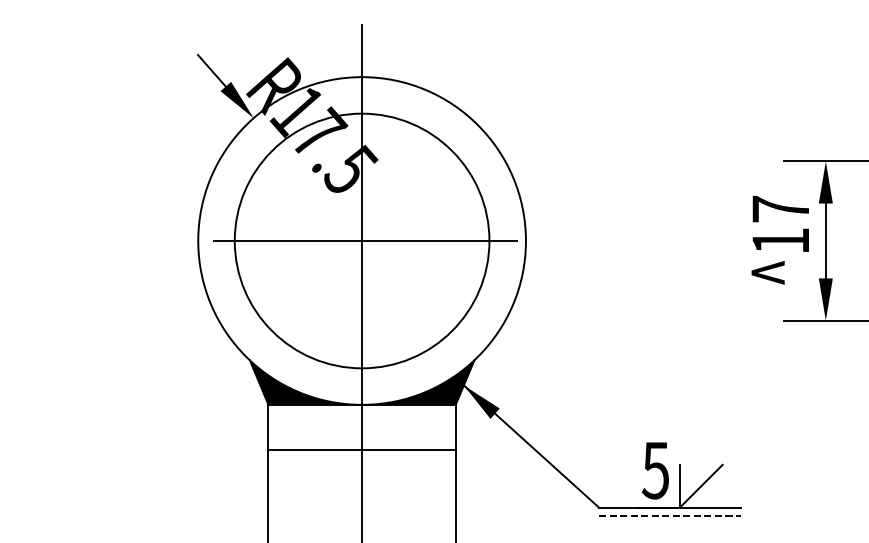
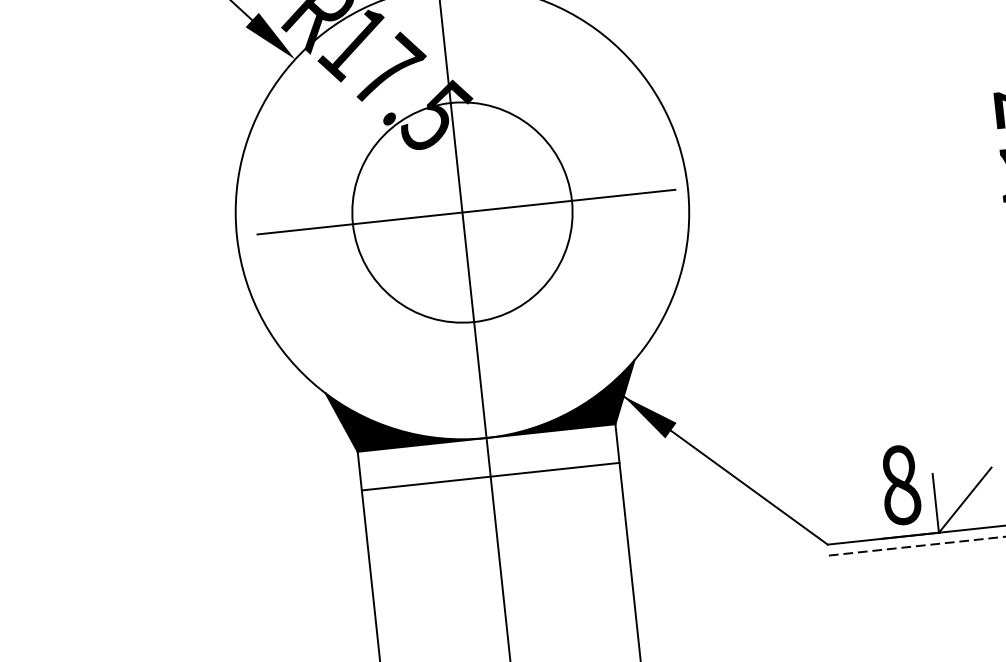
circle: (361, 240) -> (461, 211), size x0.62
line: (361, 449) -> (489, 476), moved
text: (655, 470) -> (899, 485), 5 -> 8

